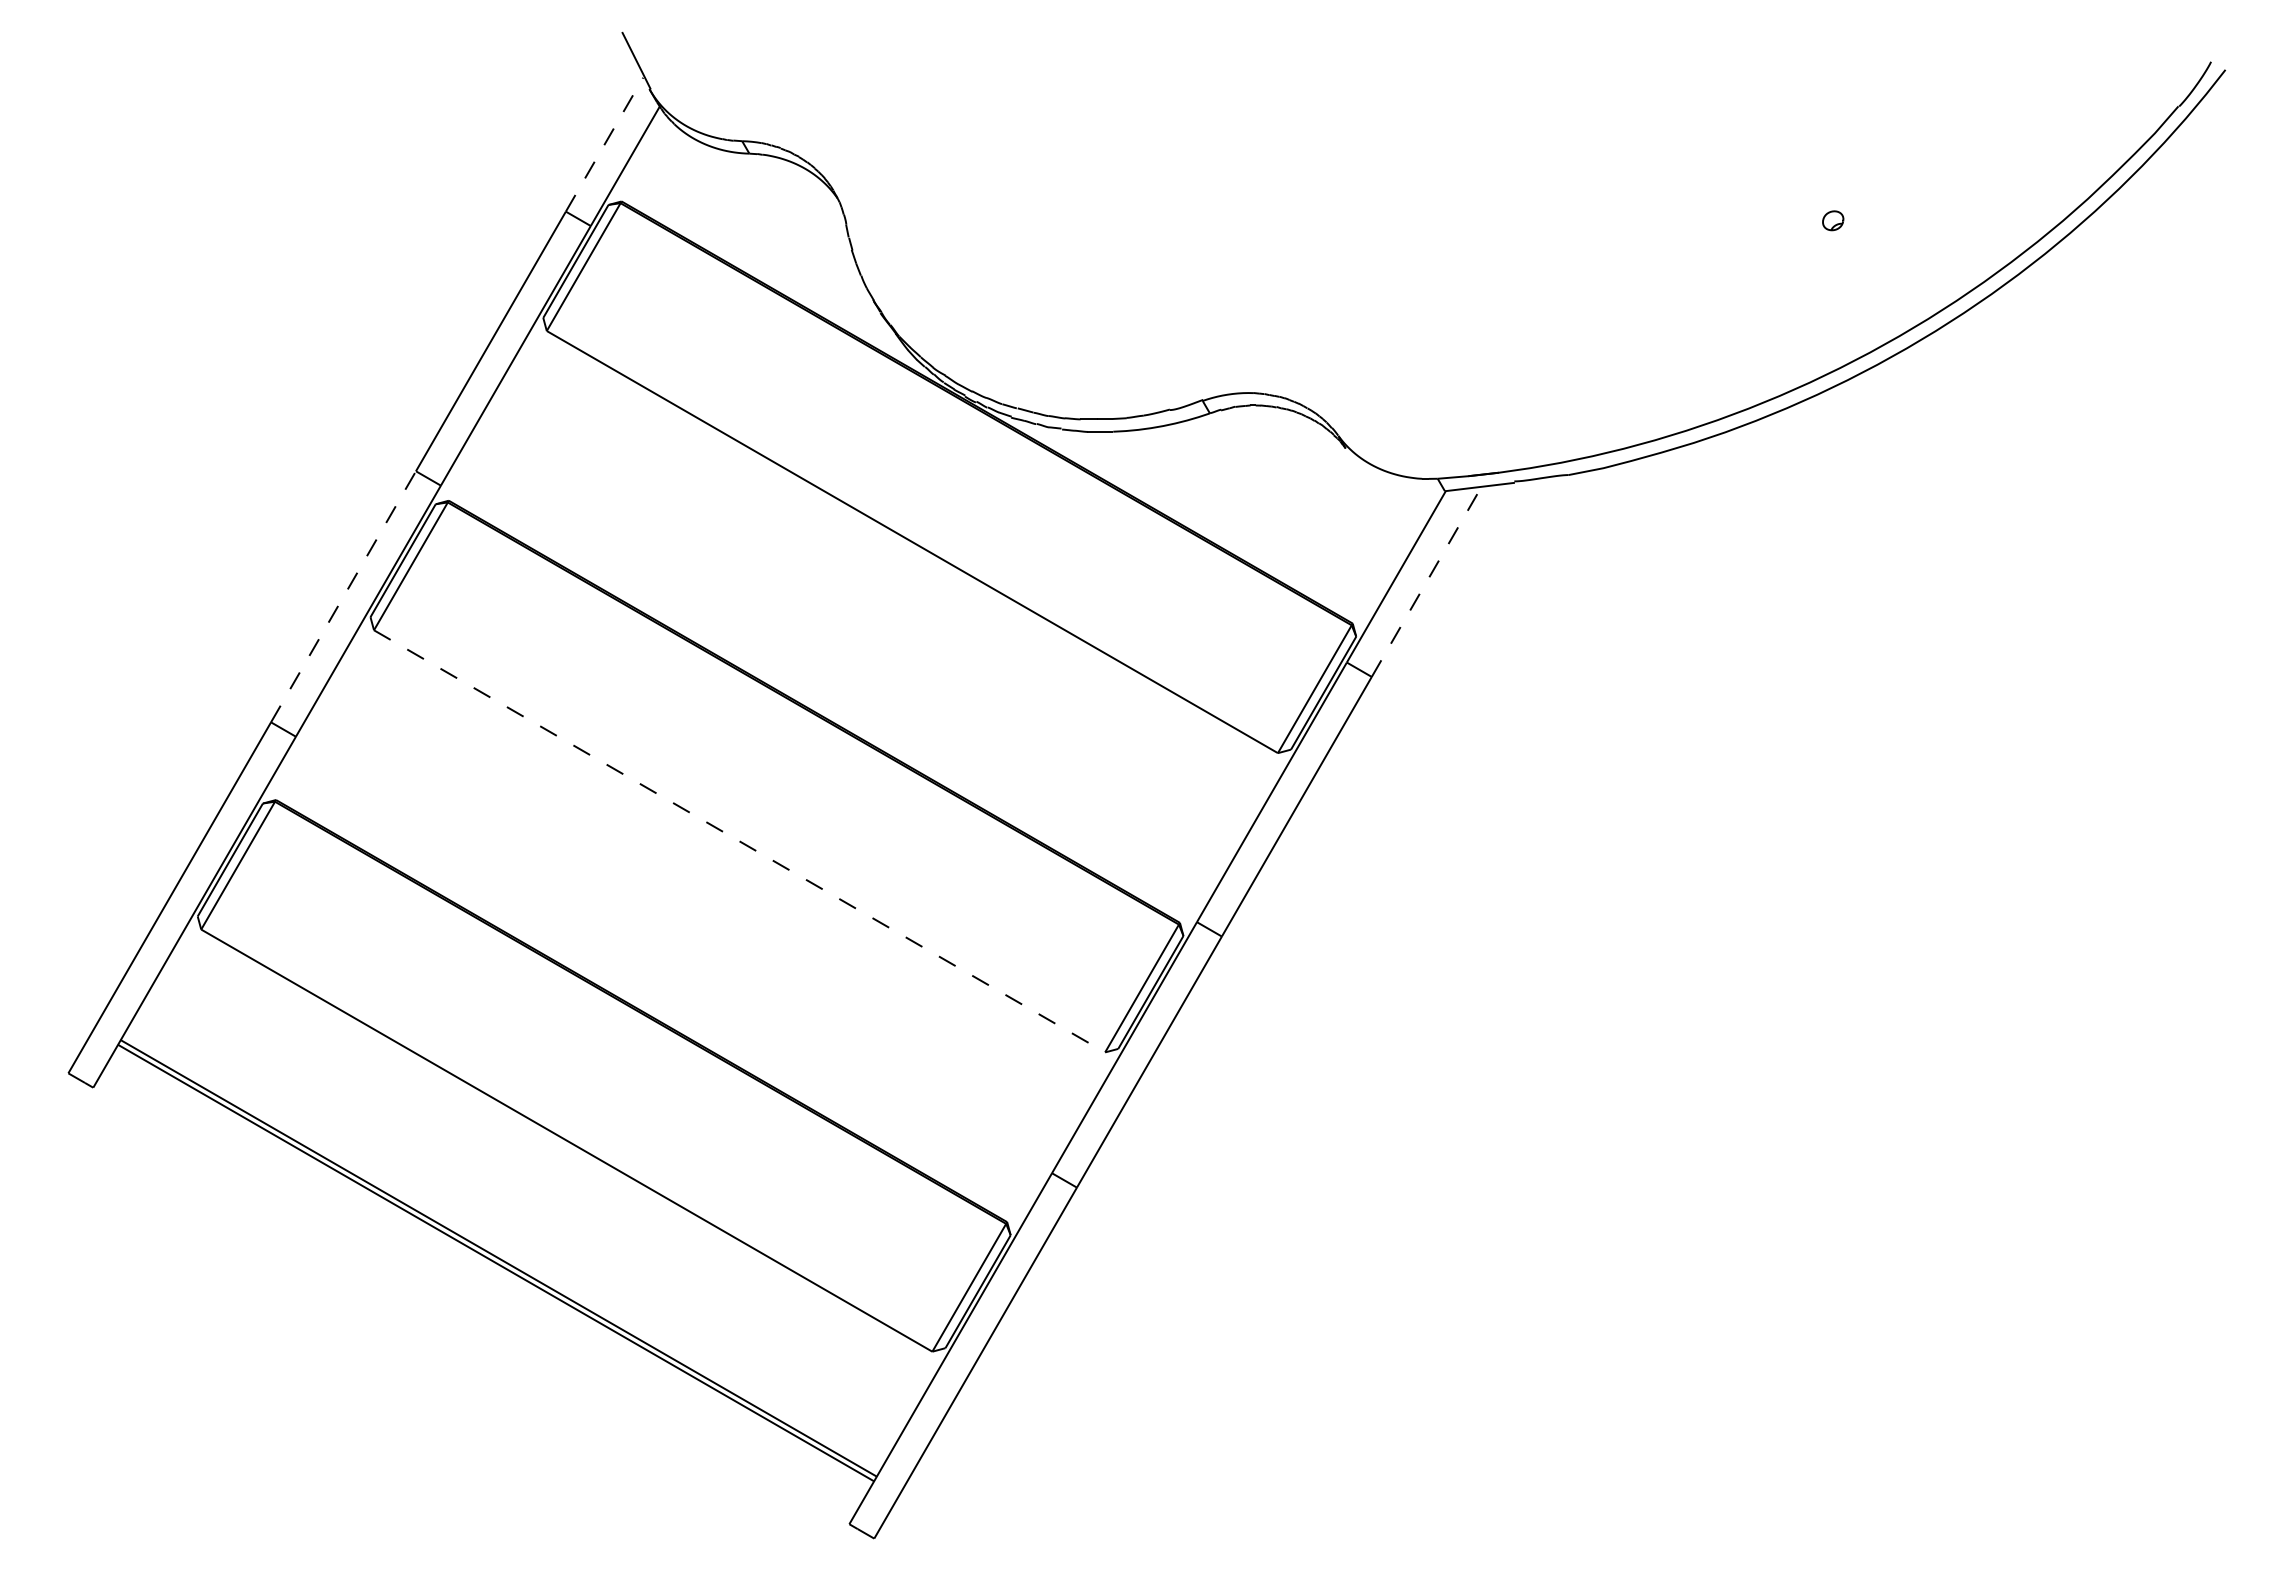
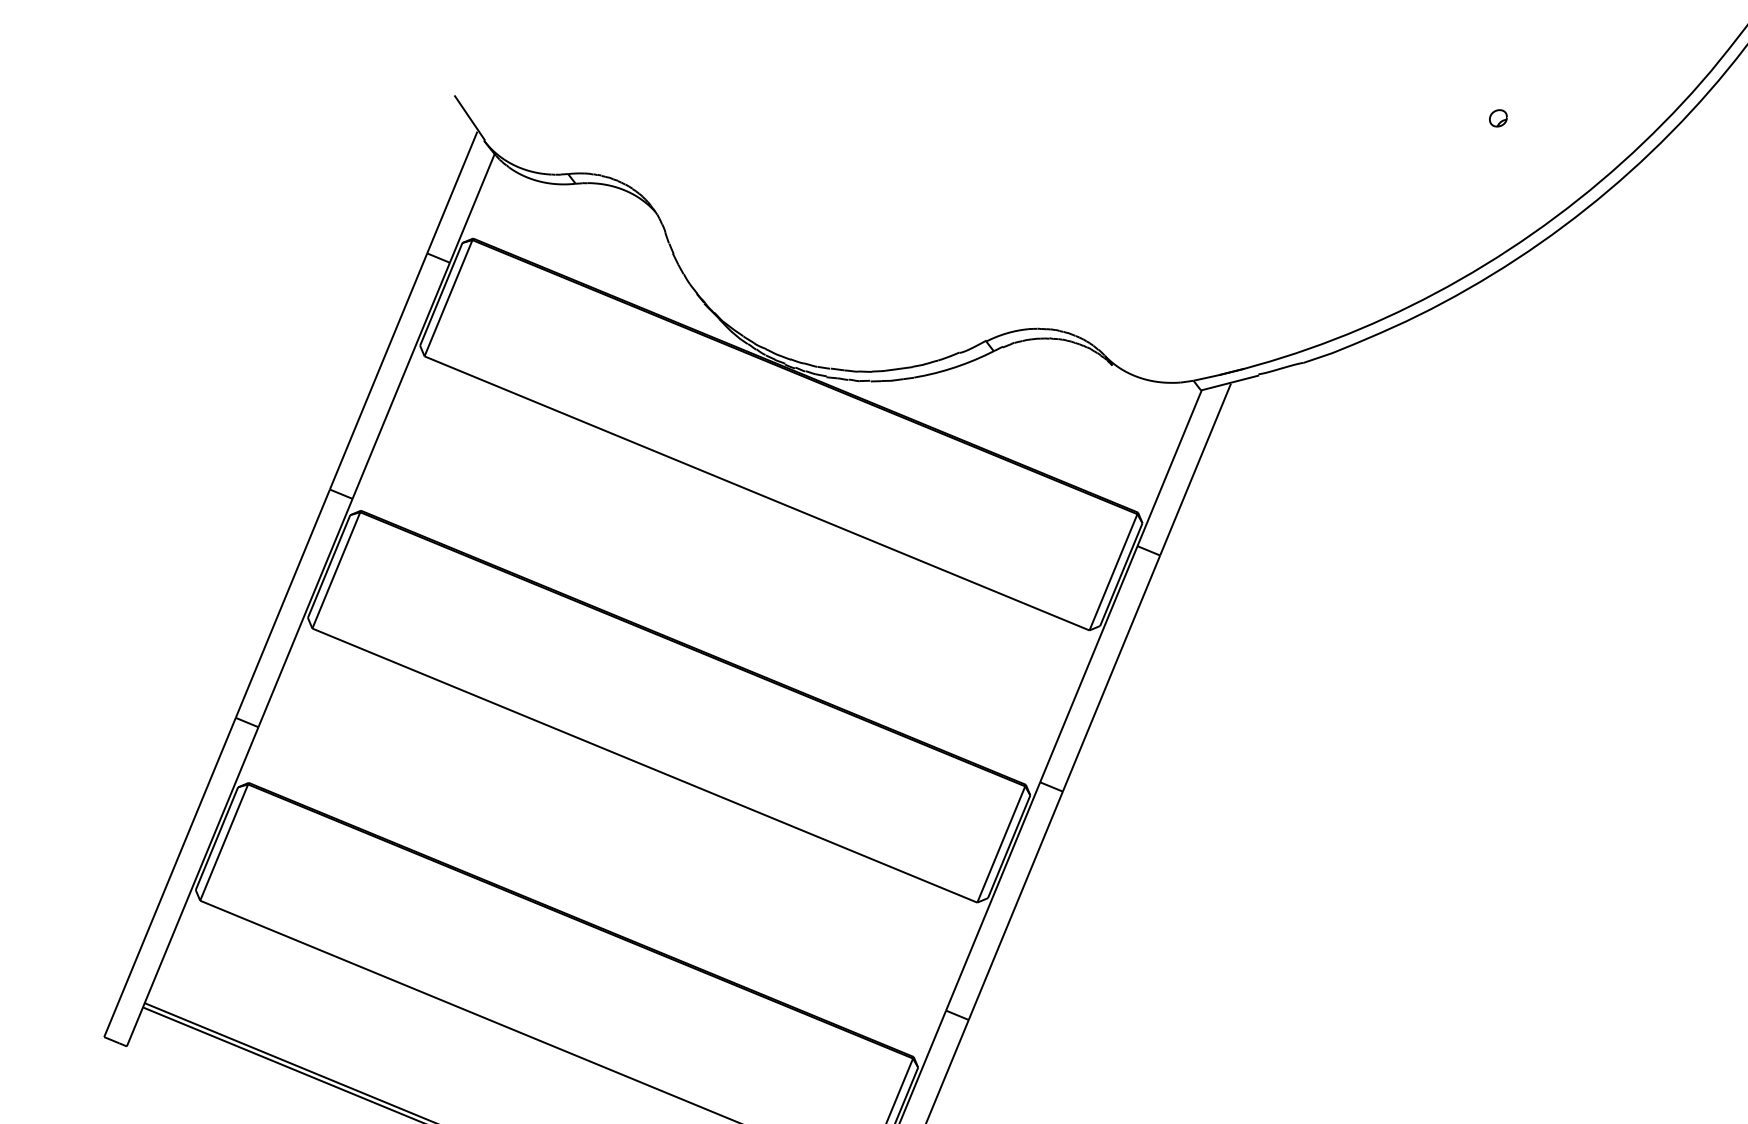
line: (604, 144) -> (452, 192), dashed -> solid
line: (1426, 582) -> (1195, 469), dashed -> solid
line: (343, 596) -> (282, 603), dashed -> solid
line: (740, 841) -> (645, 765), dashed -> solid

